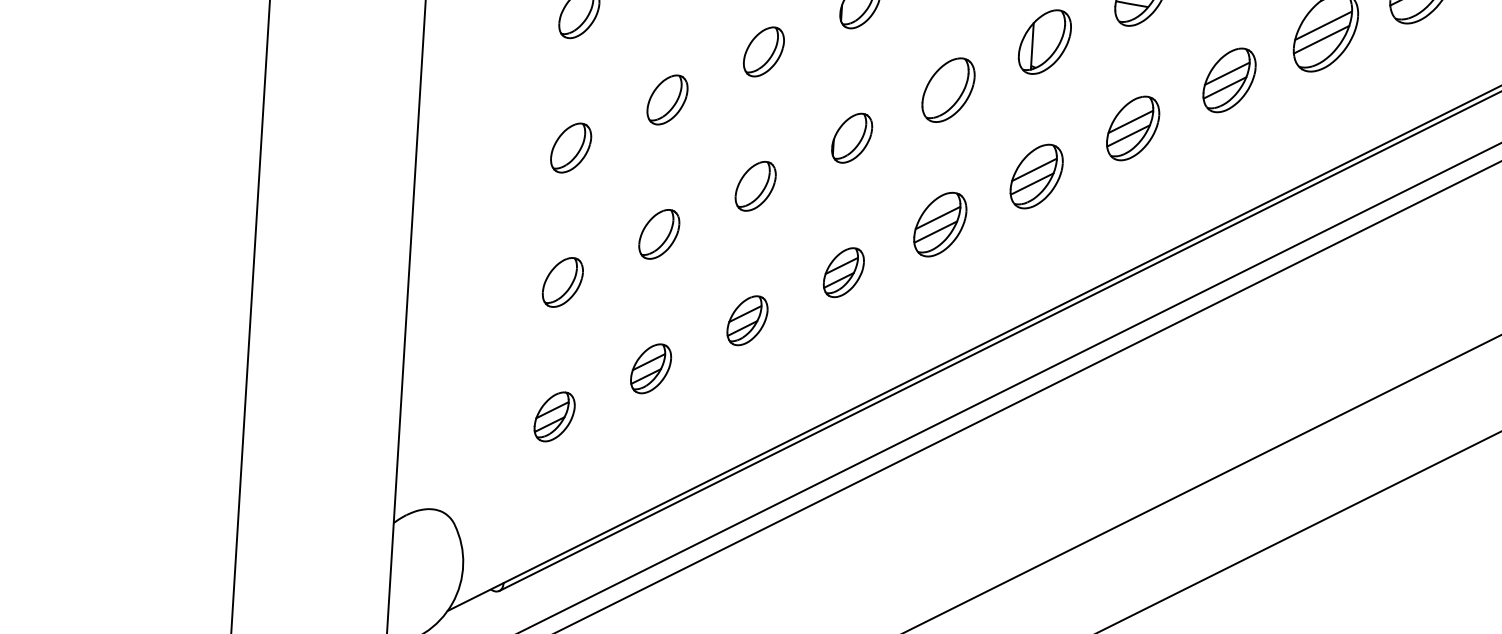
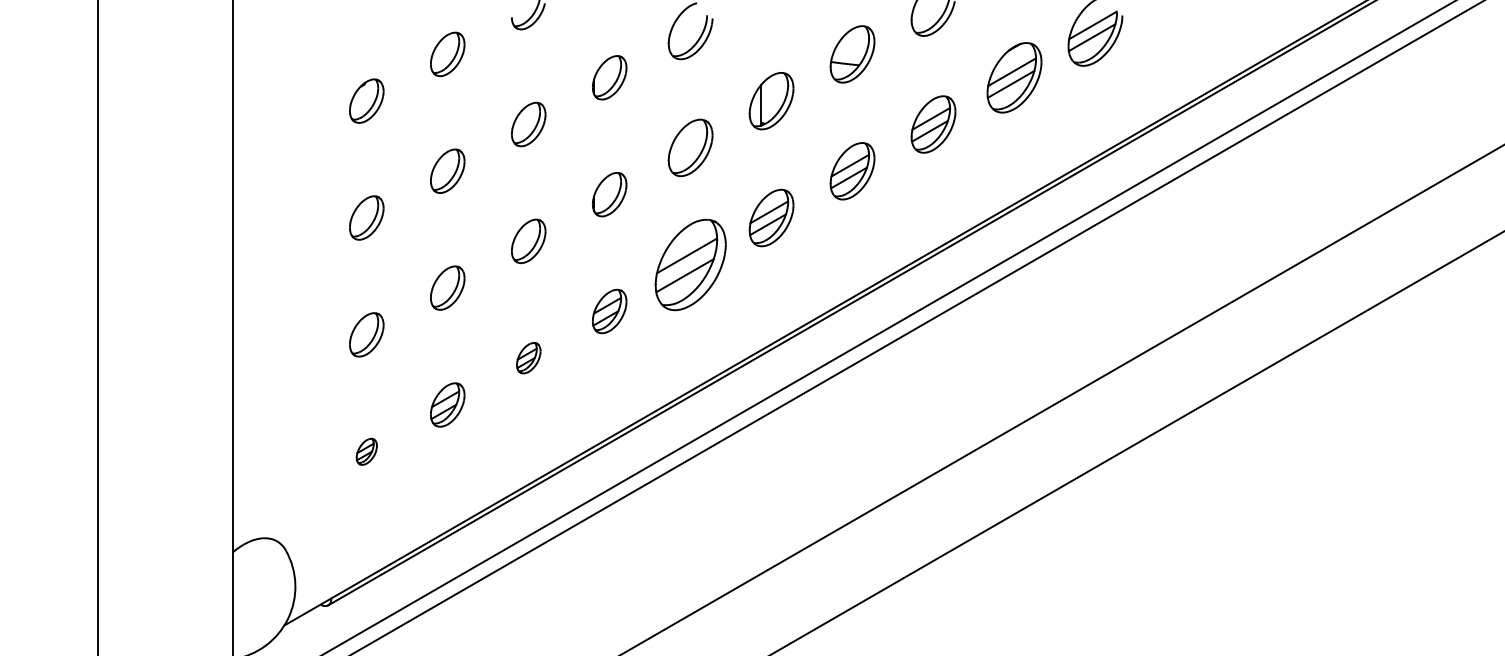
part: (940, 224) -> (690, 264), size x1.6
part: (747, 319) -> (528, 357), size x0.7
part: (554, 416) -> (366, 451), size x0.6

